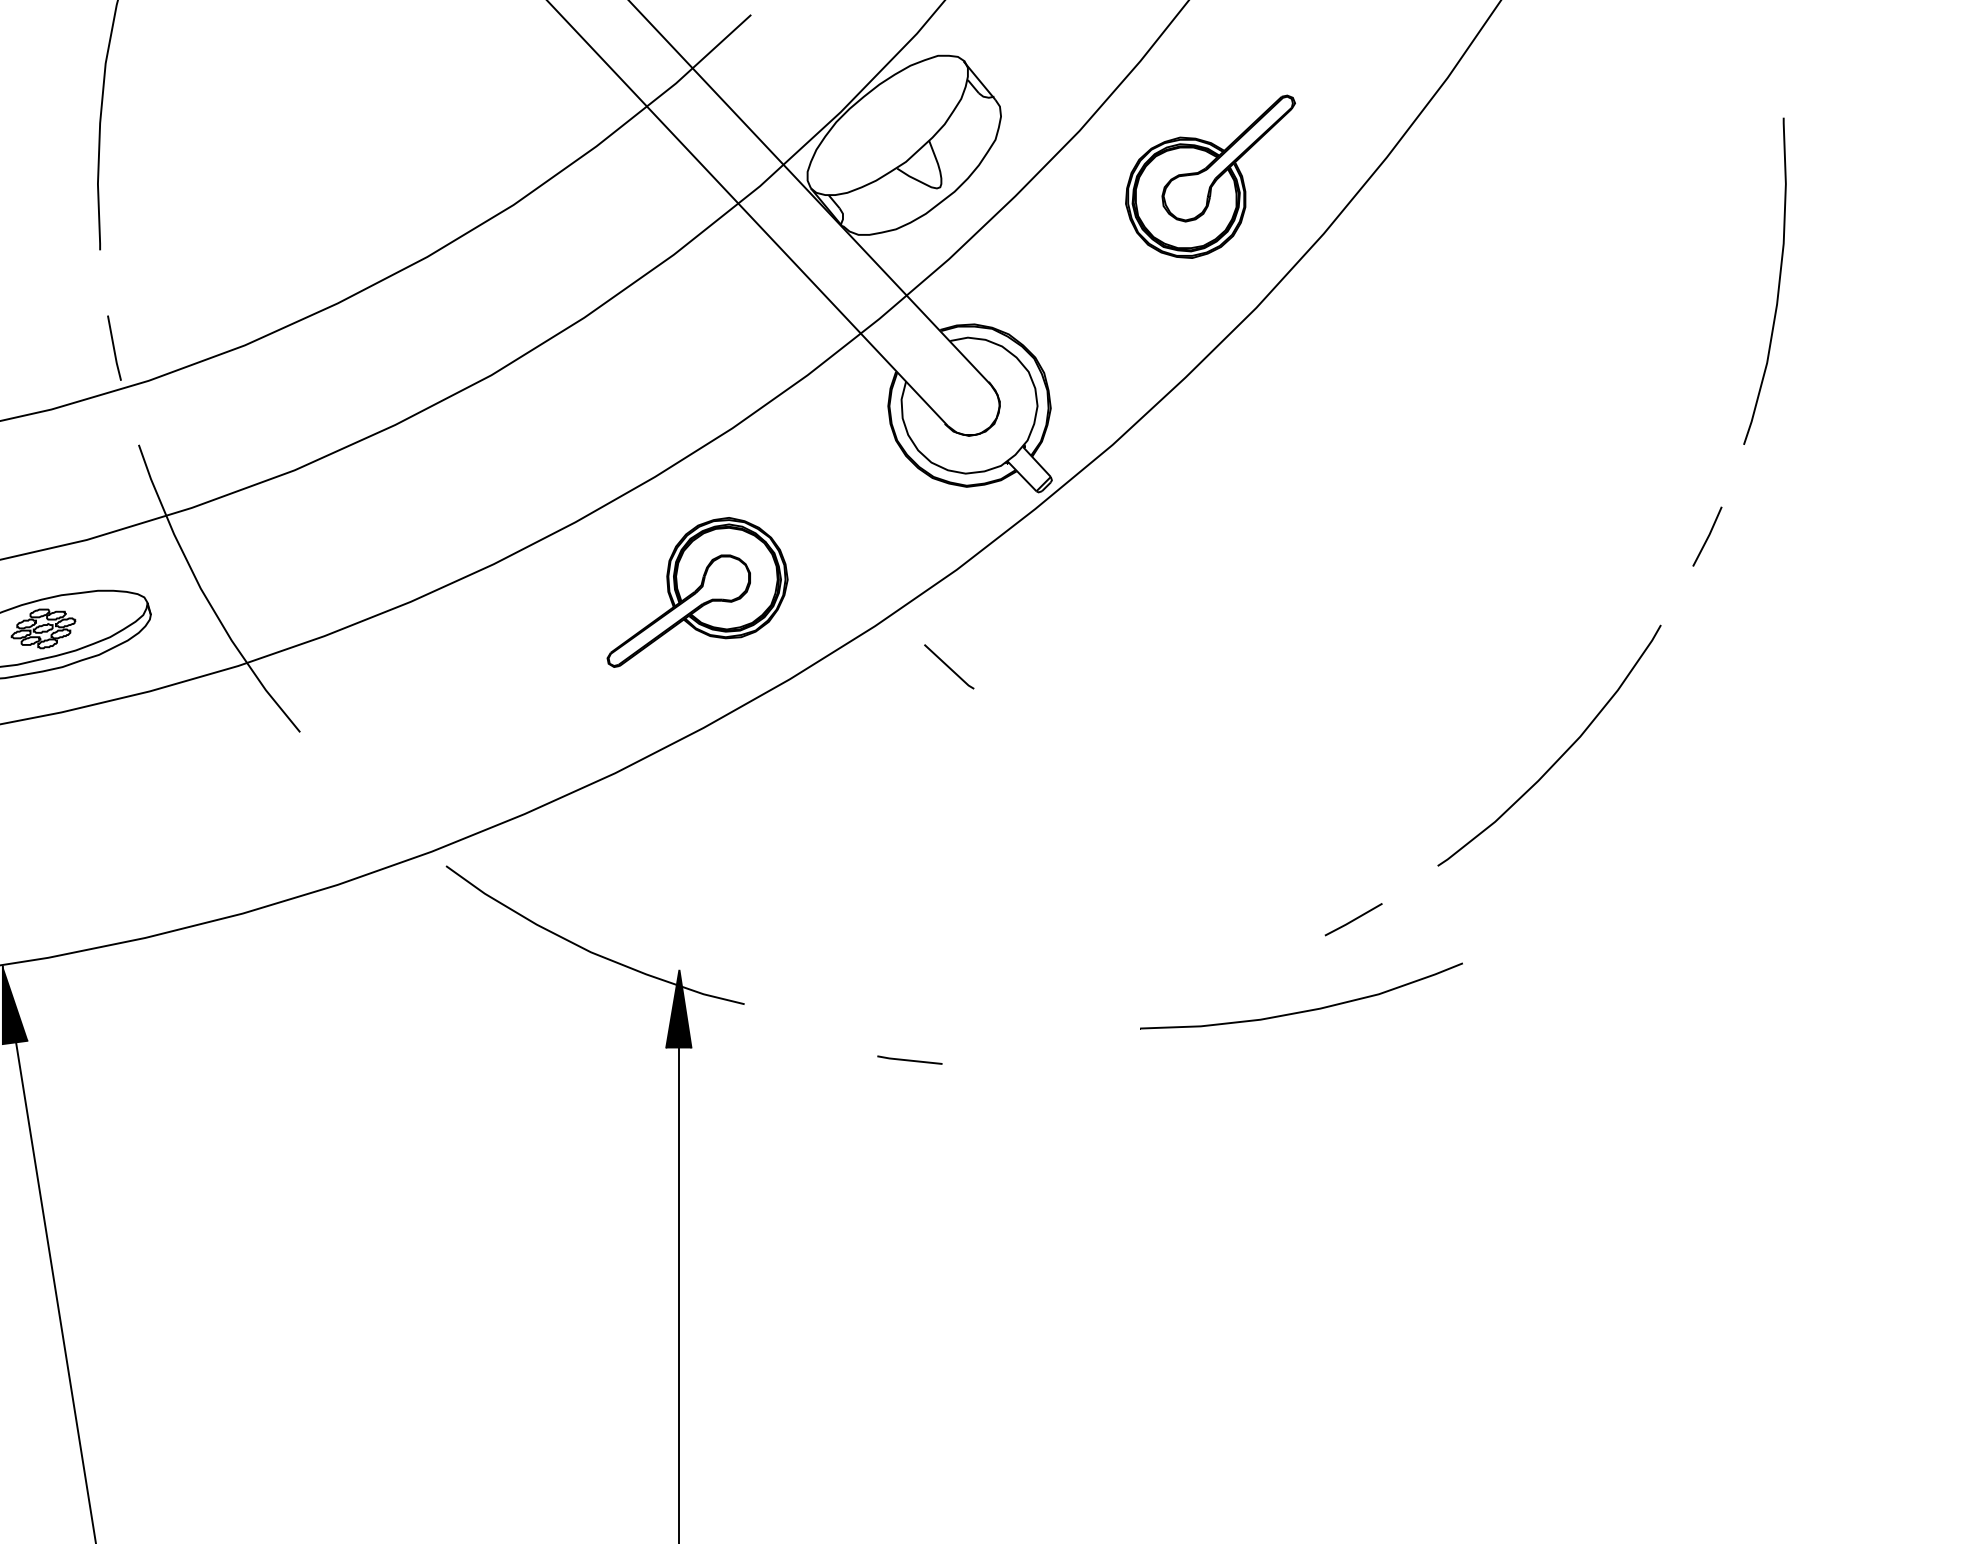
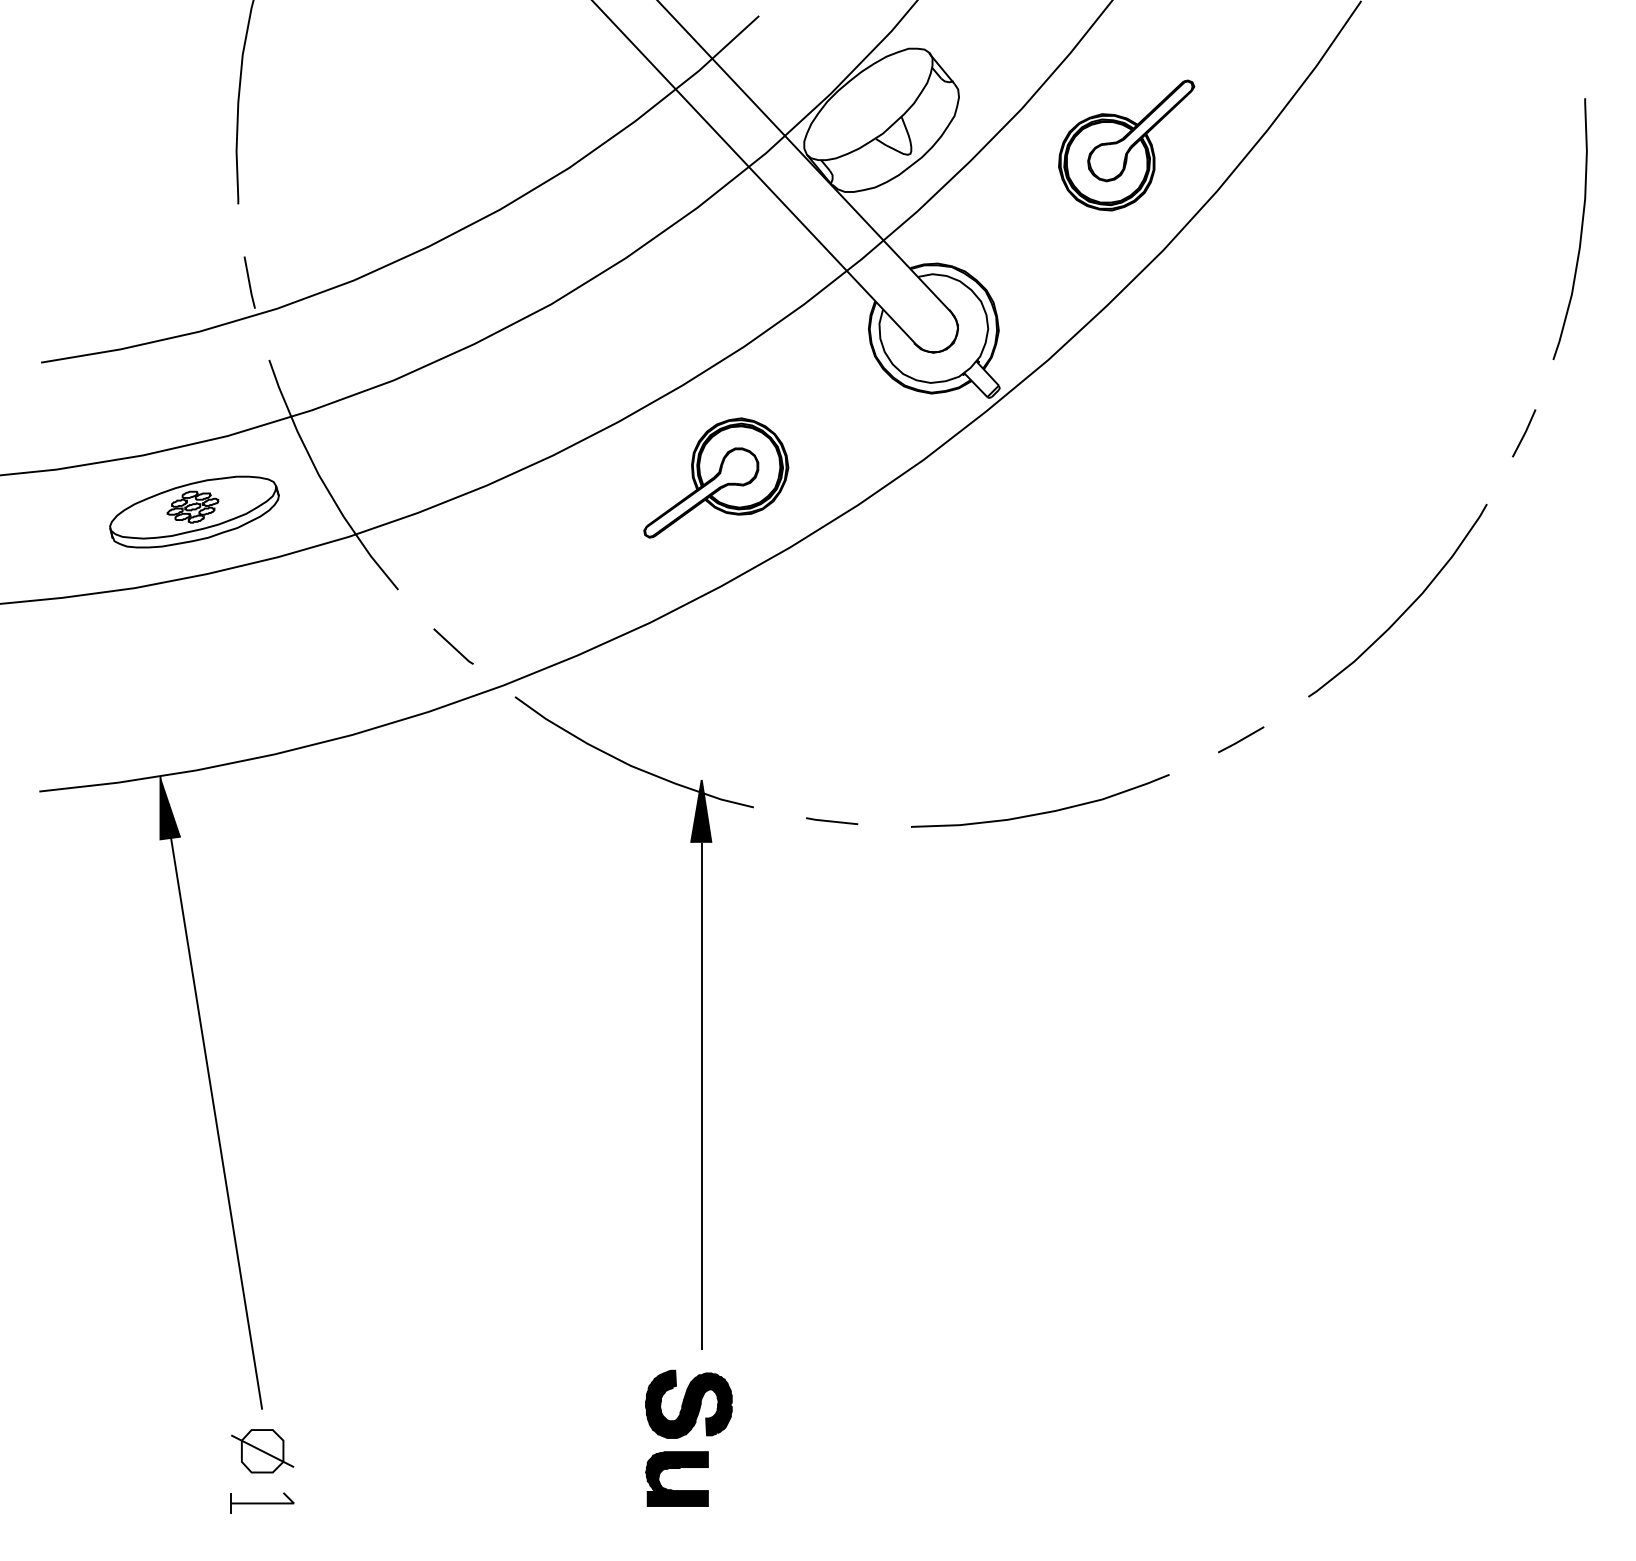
line: (949, 666) -> (453, 646), moved
part: (1301, 1010) -> (1040, 812), moved
line: (910, 1060) -> (832, 821), moved

